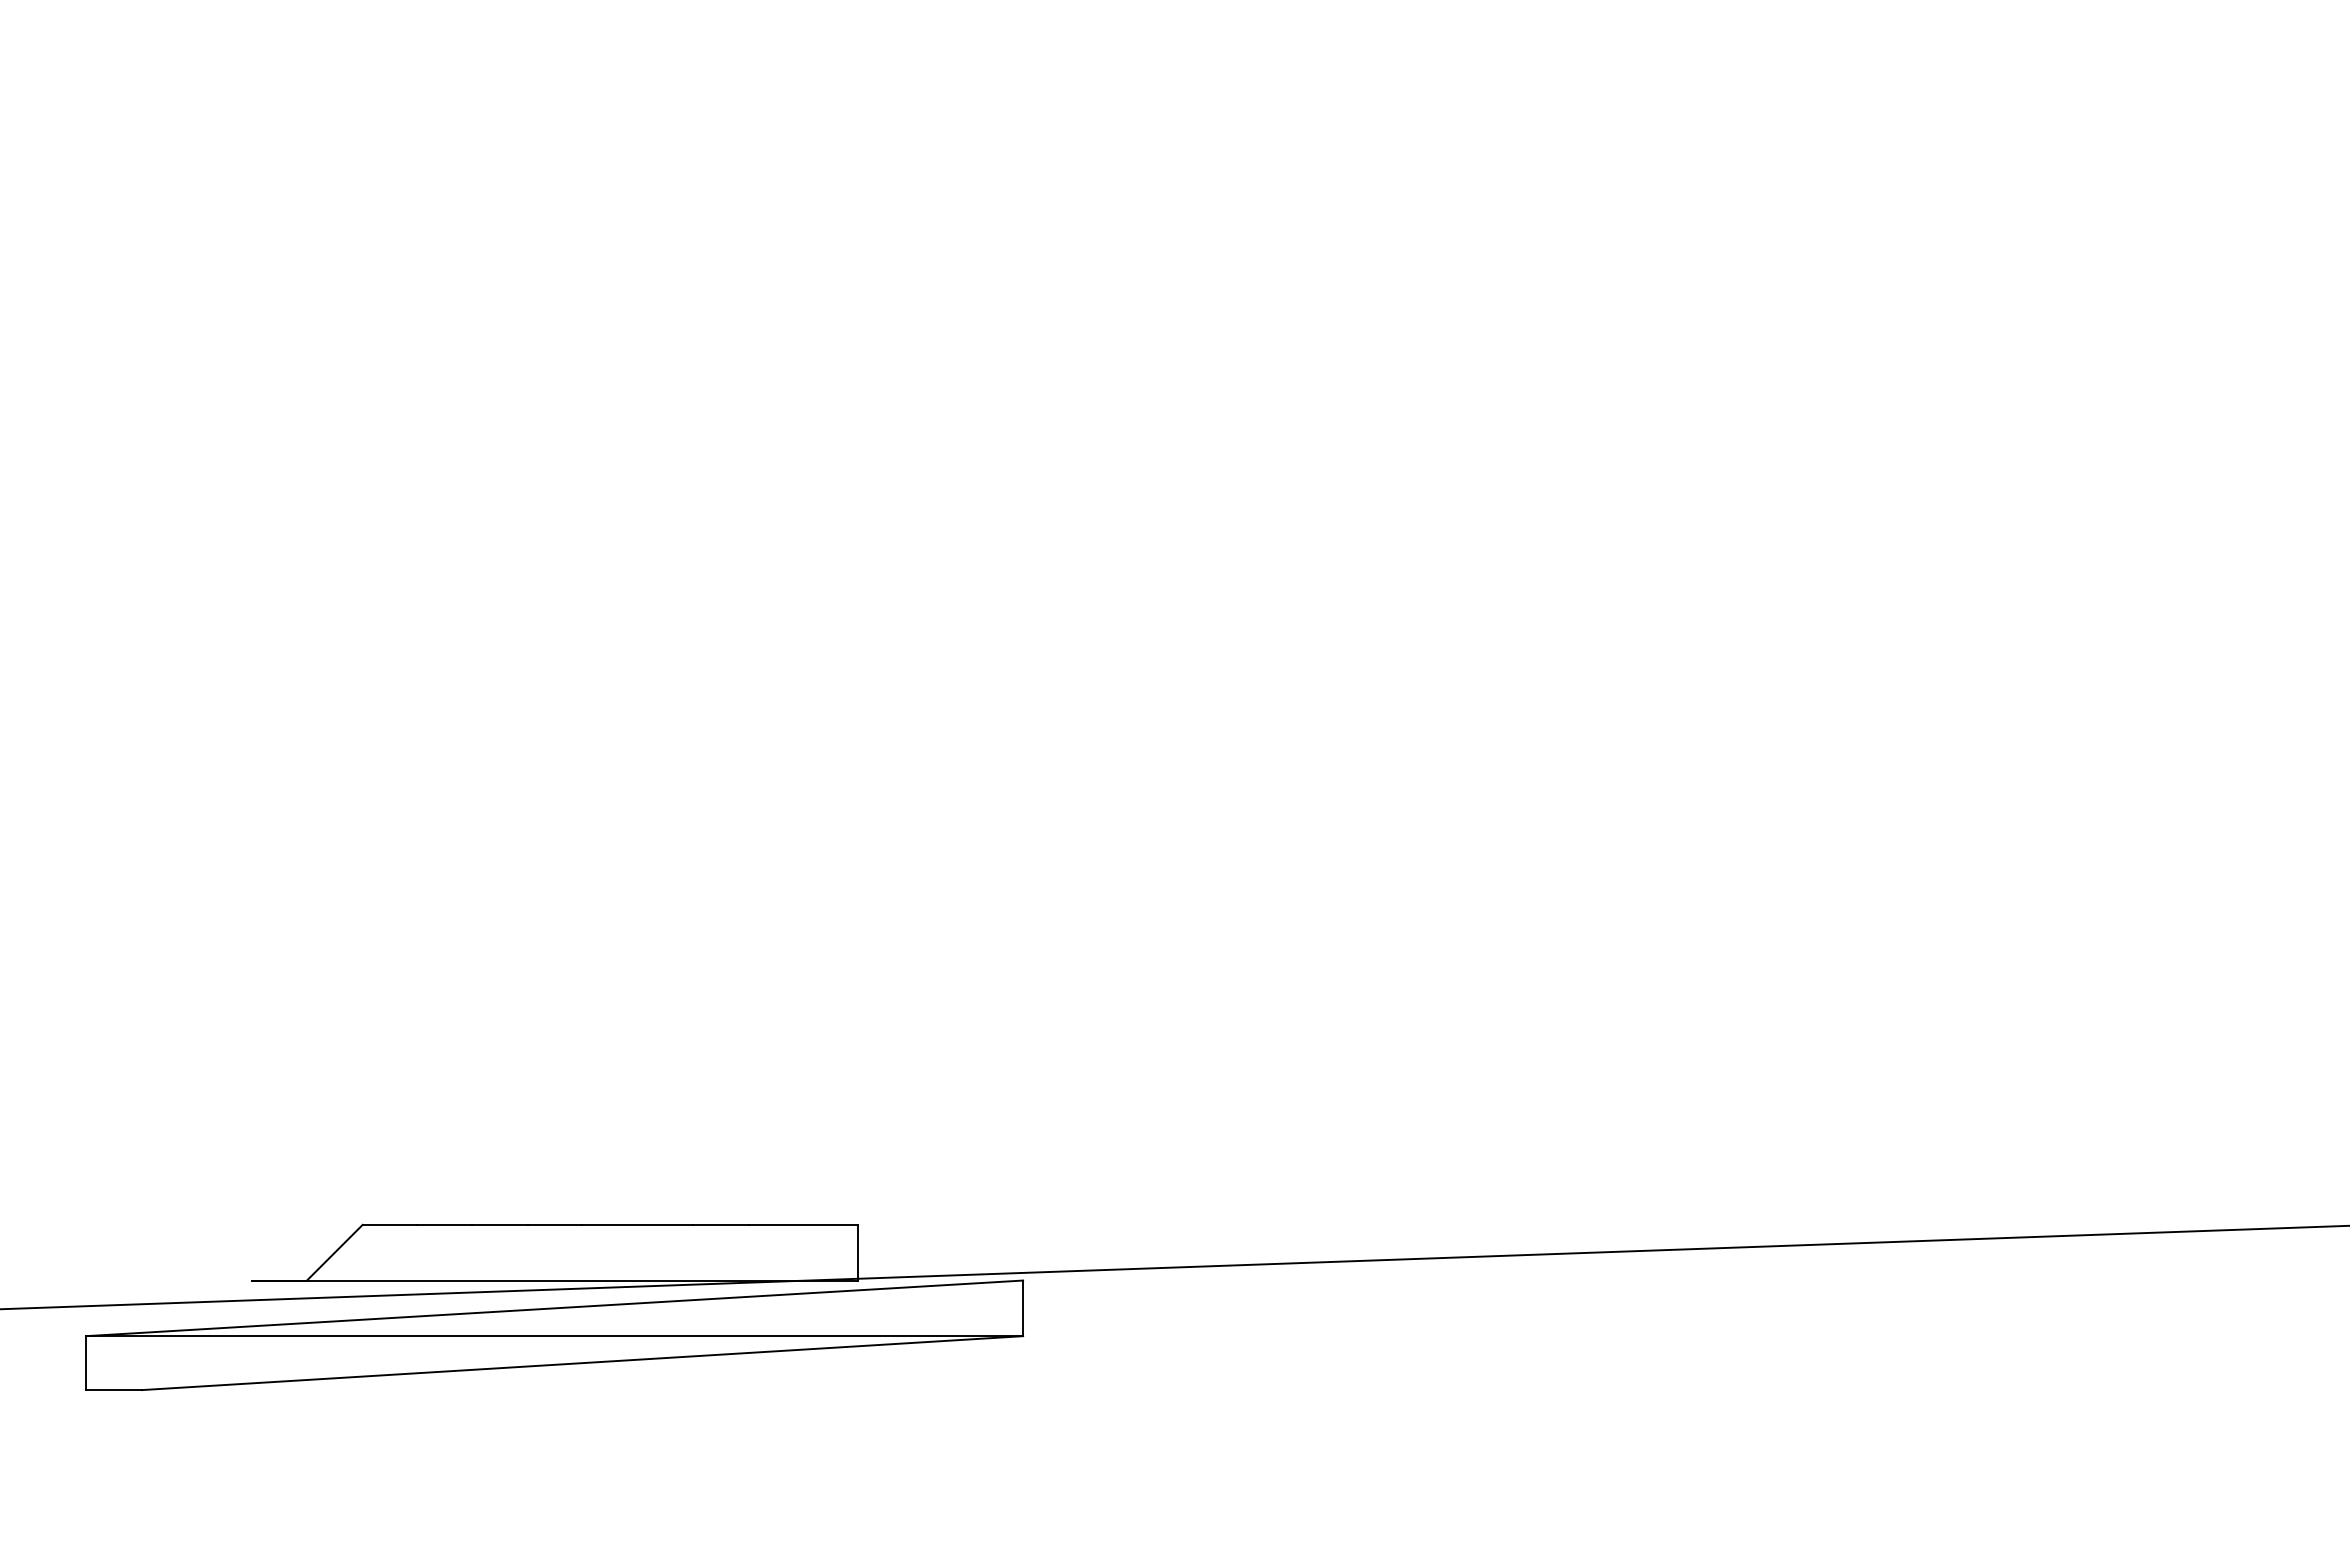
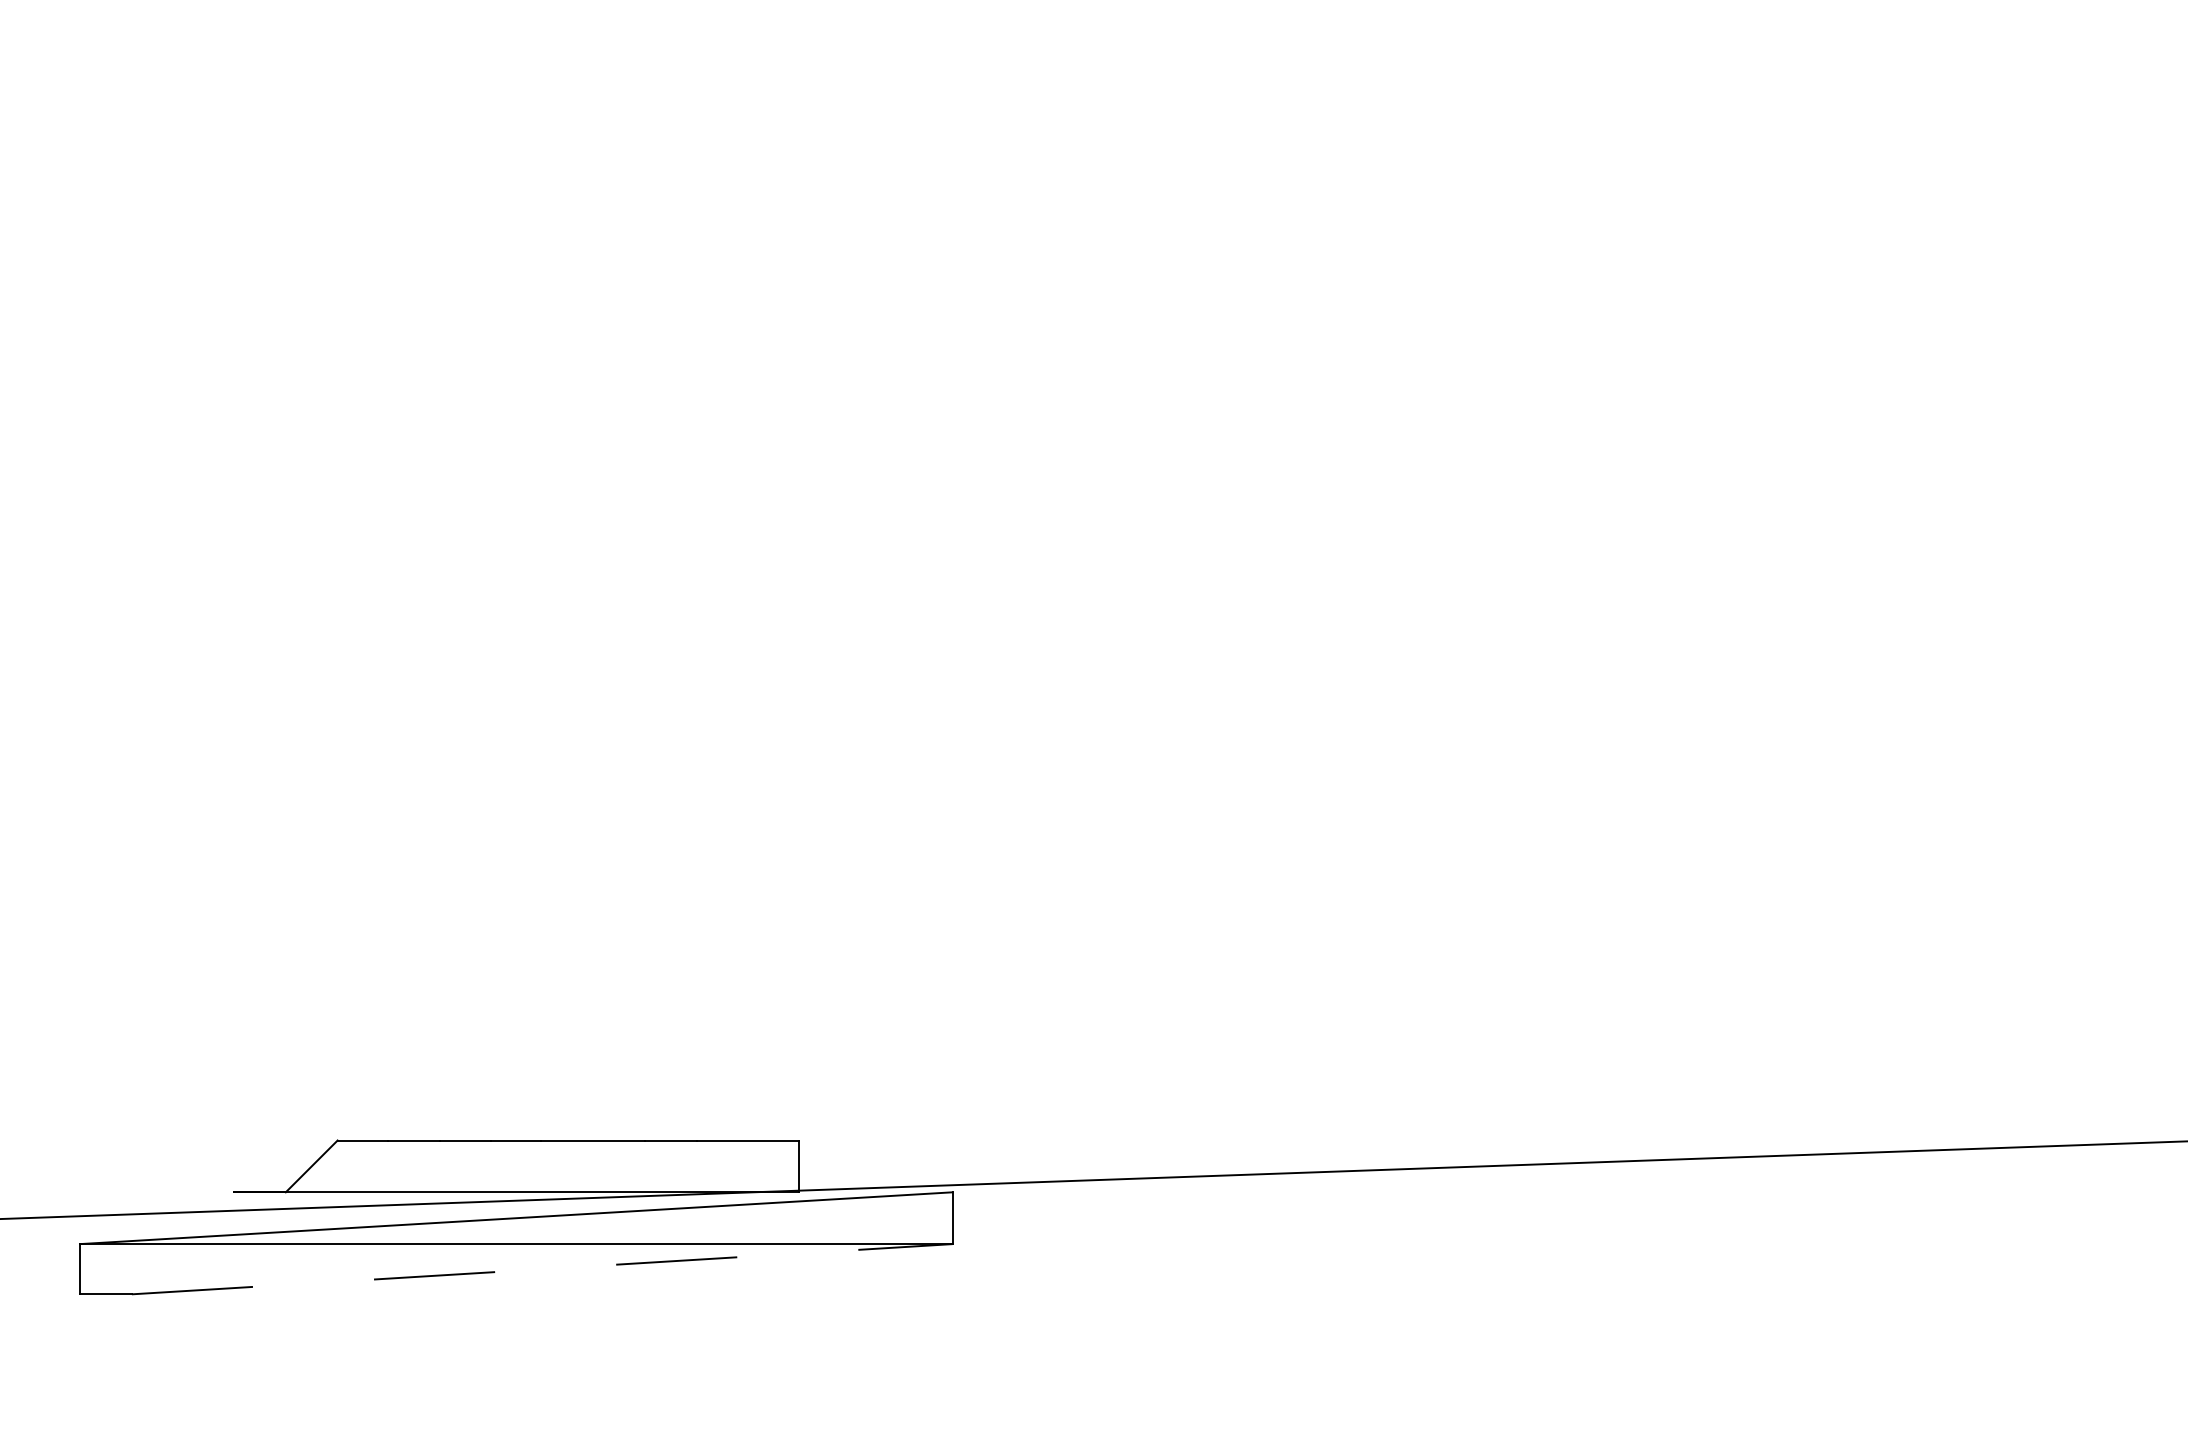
line: (582, 1363) -> (542, 1269), solid -> dashed

